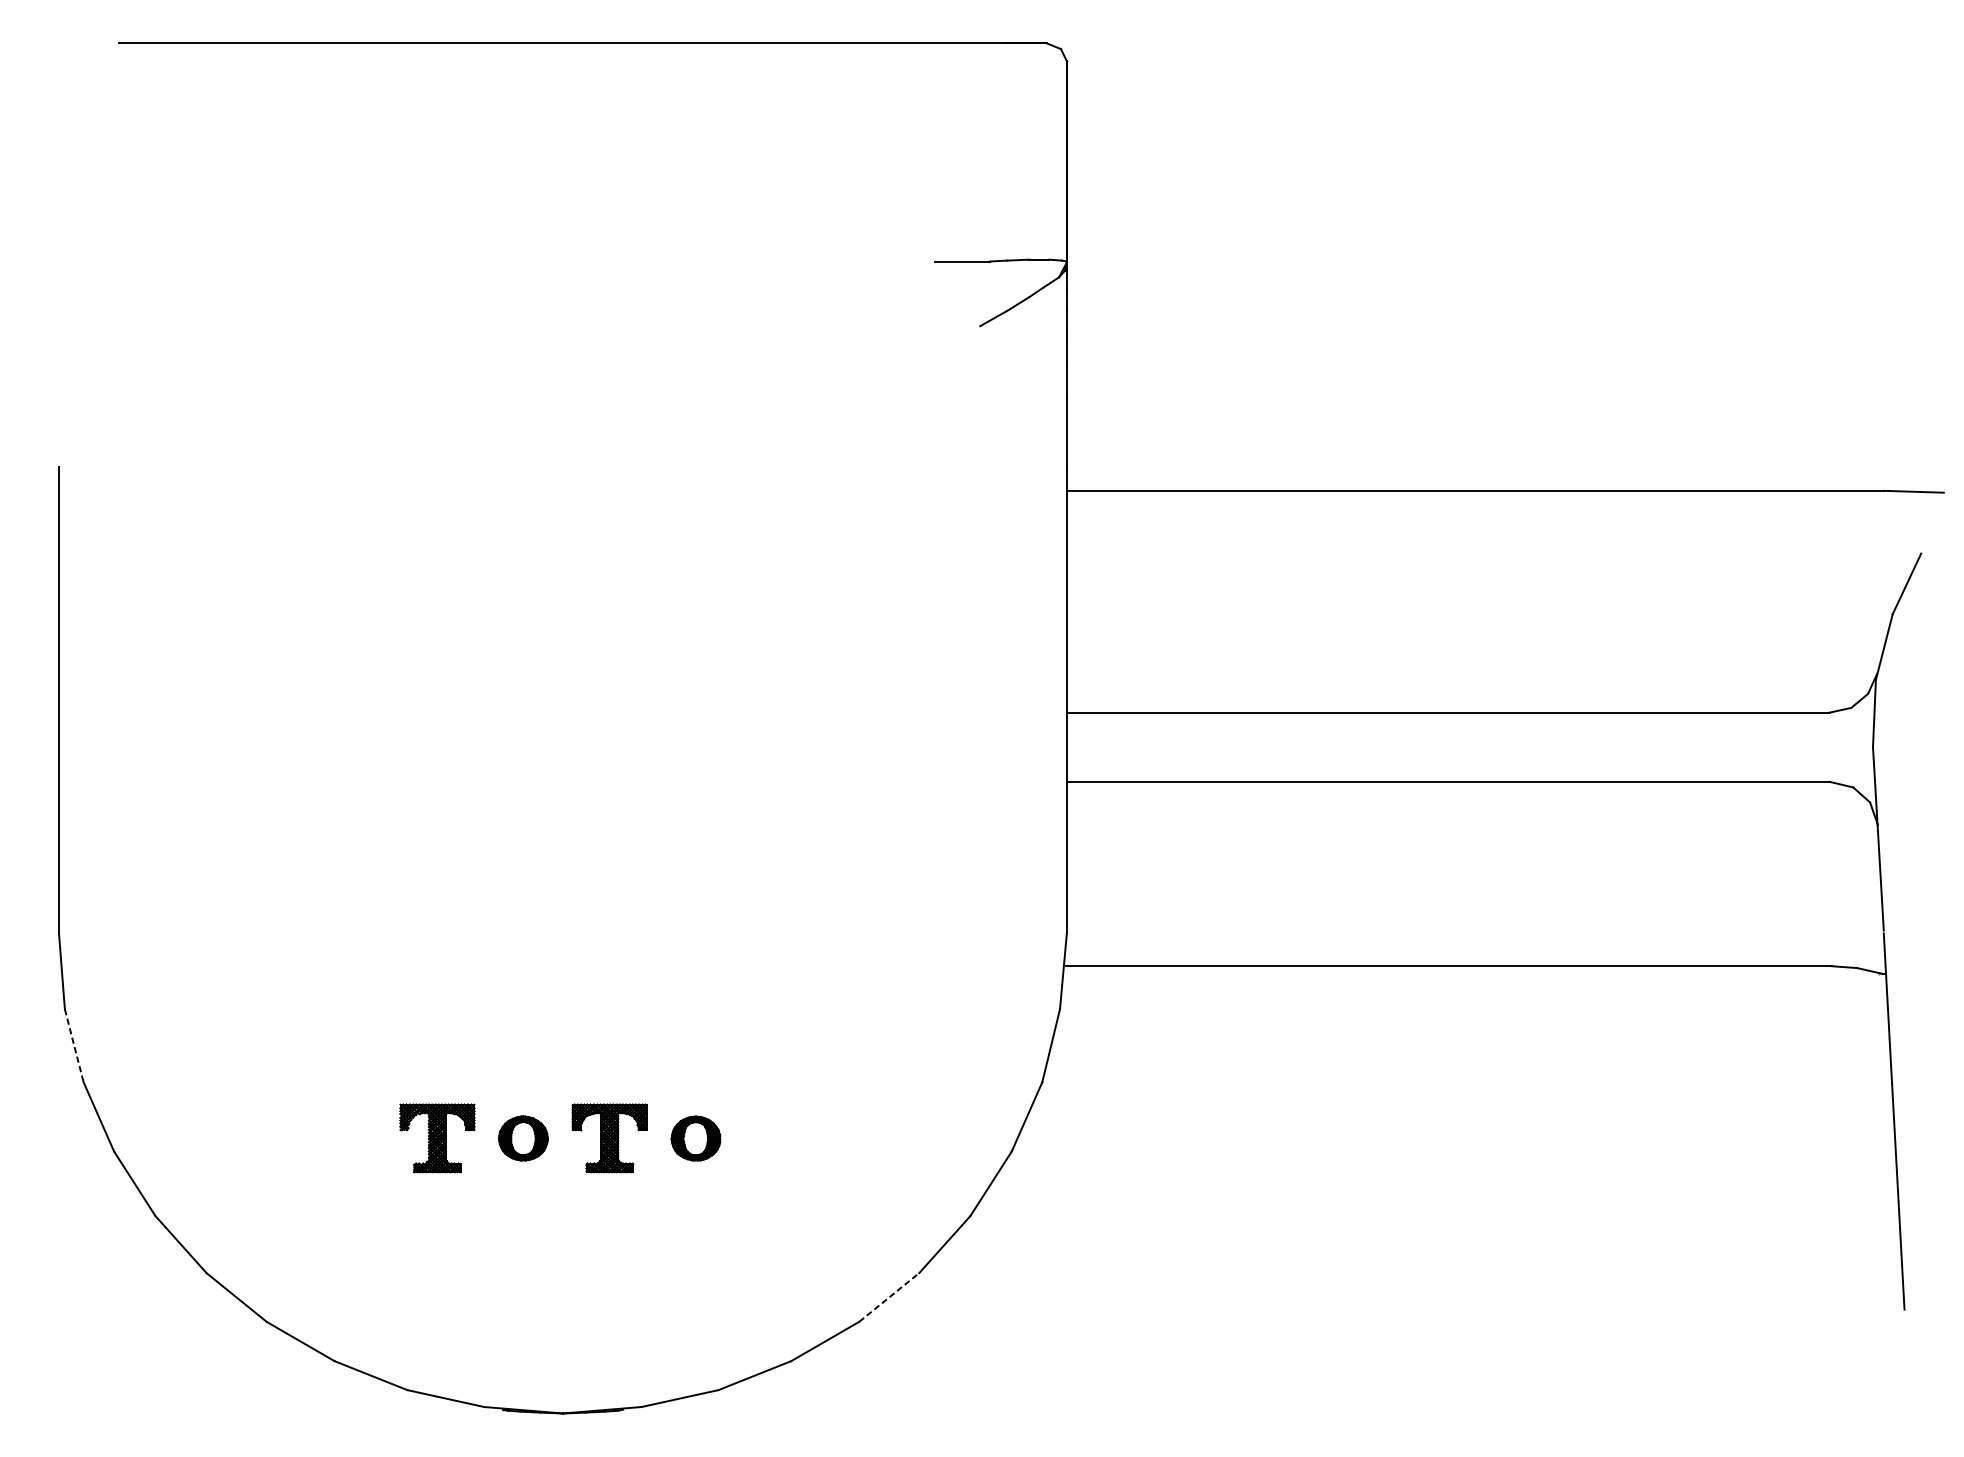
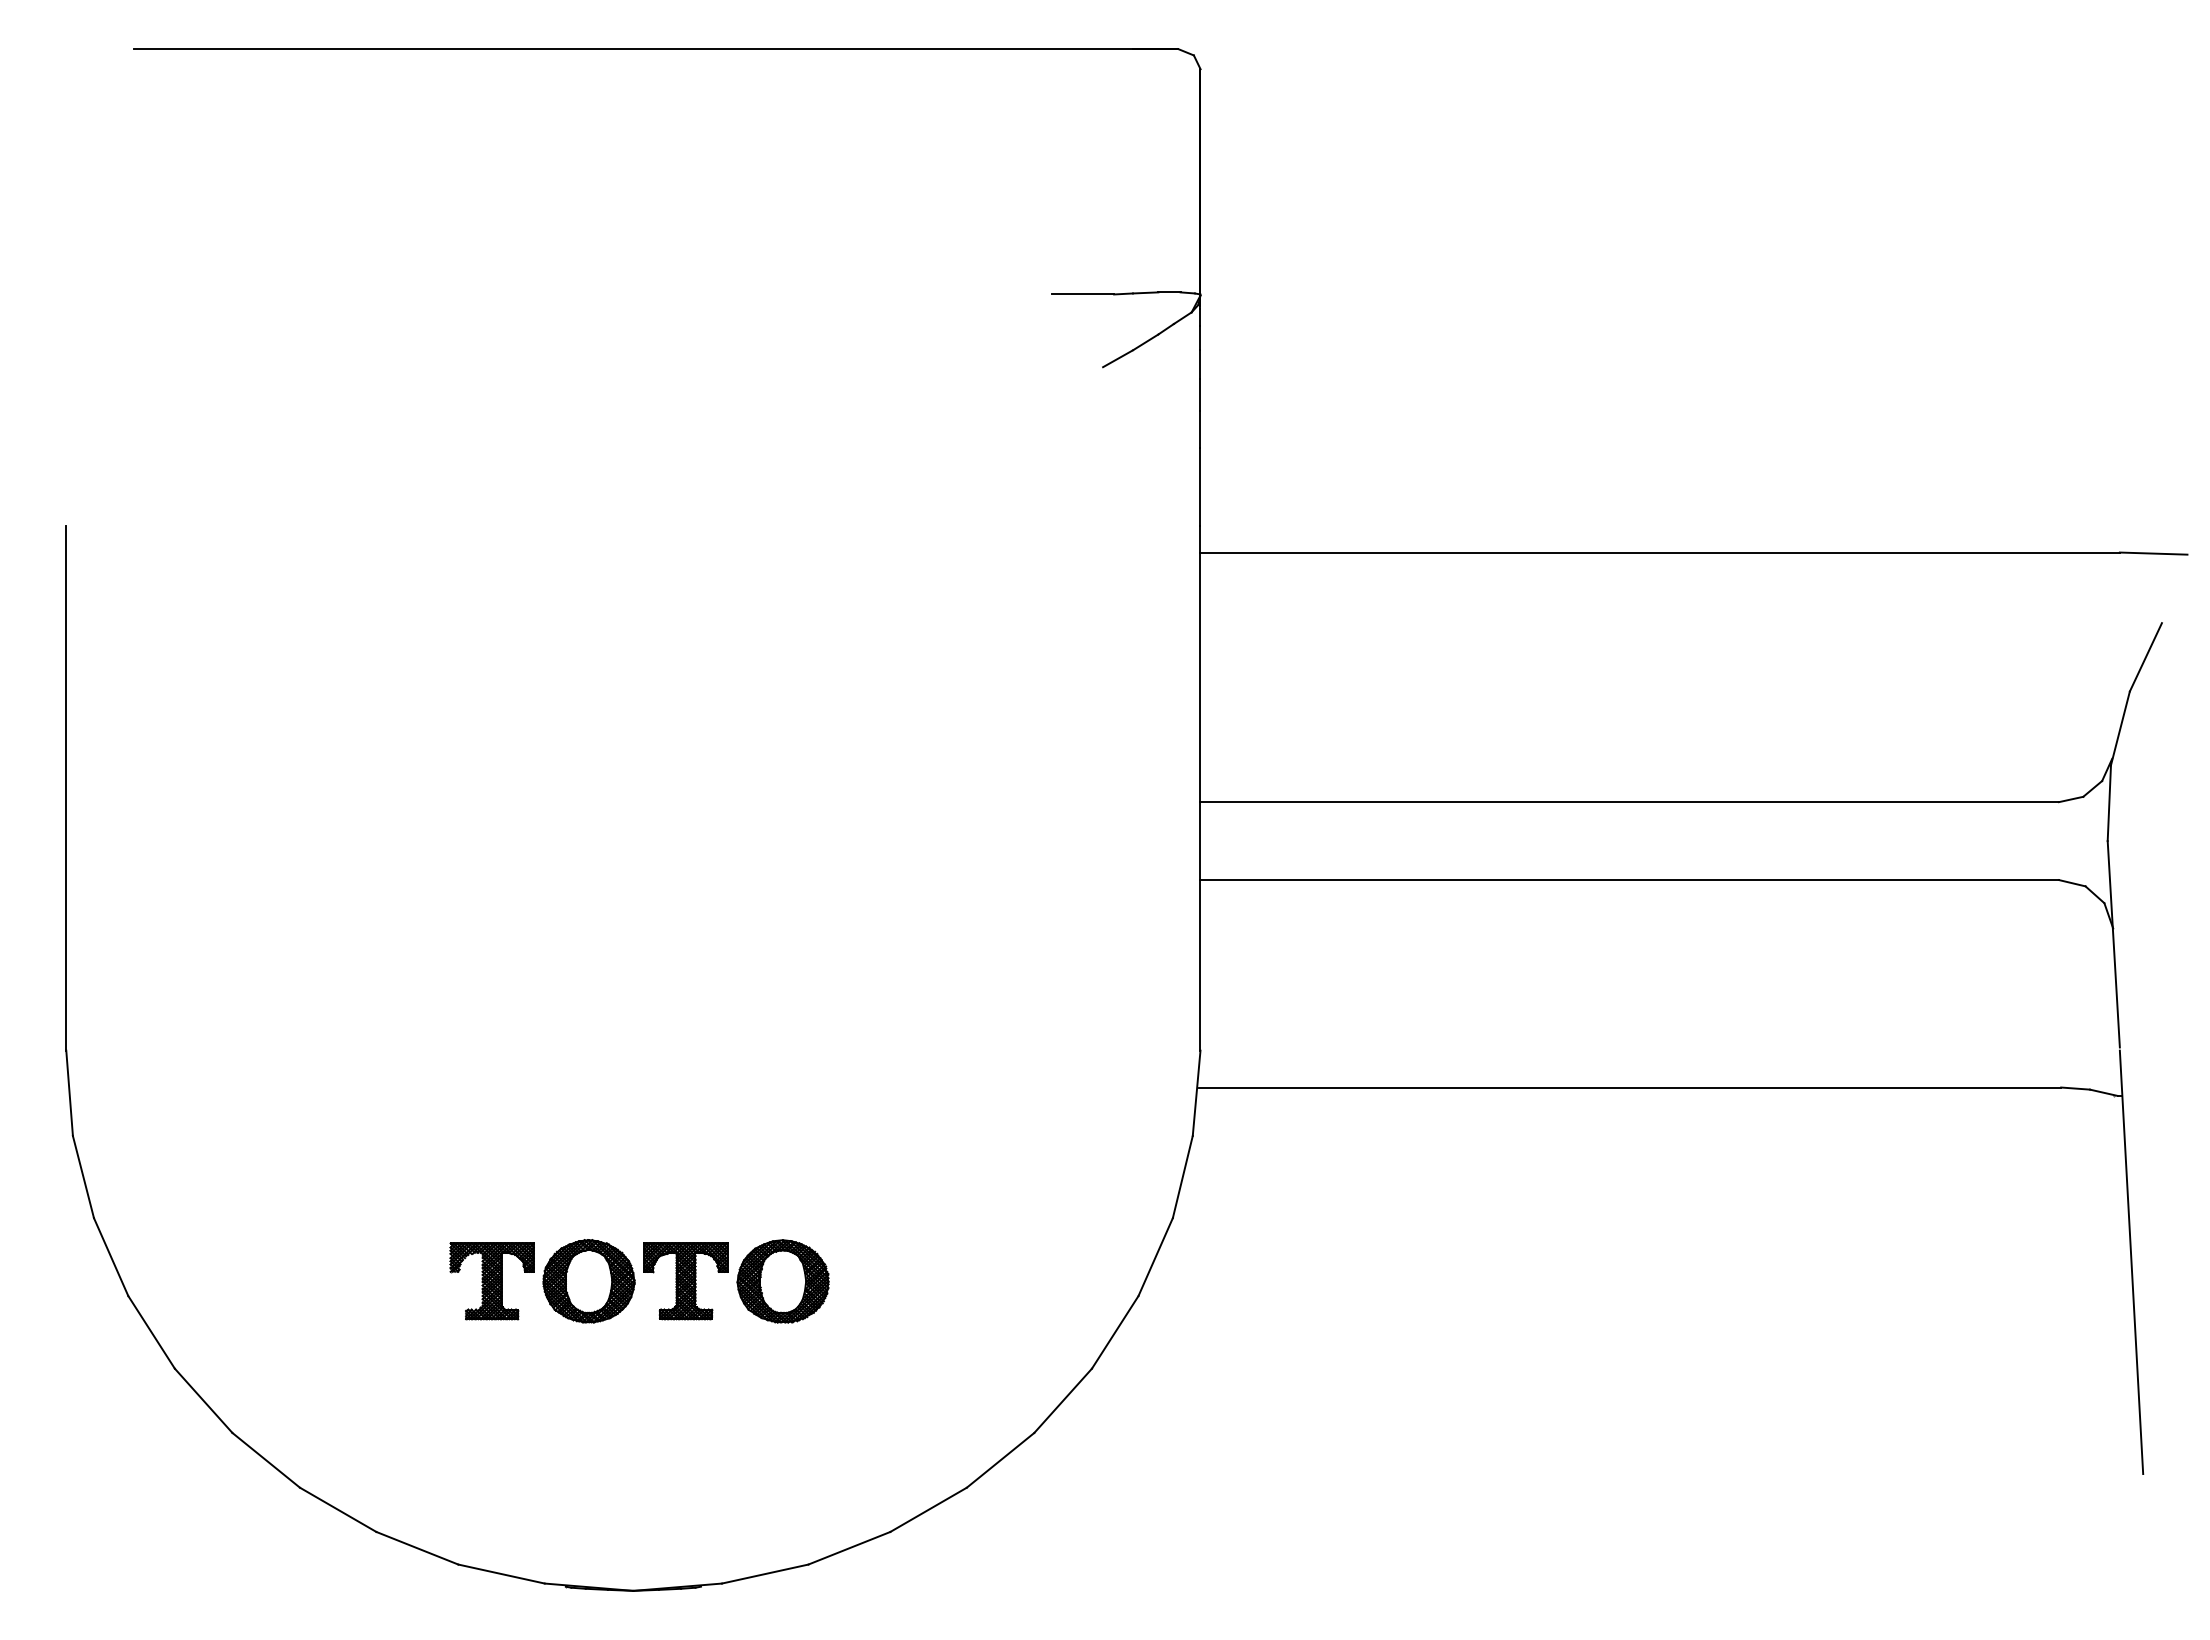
line: (74, 1046) -> (83, 1177), dashed -> solid
part: (523, 1138) -> (588, 1281), size x1.67
part: (695, 1138) -> (782, 1281), size x1.67
line: (889, 1297) -> (1000, 1460), dashed -> solid

